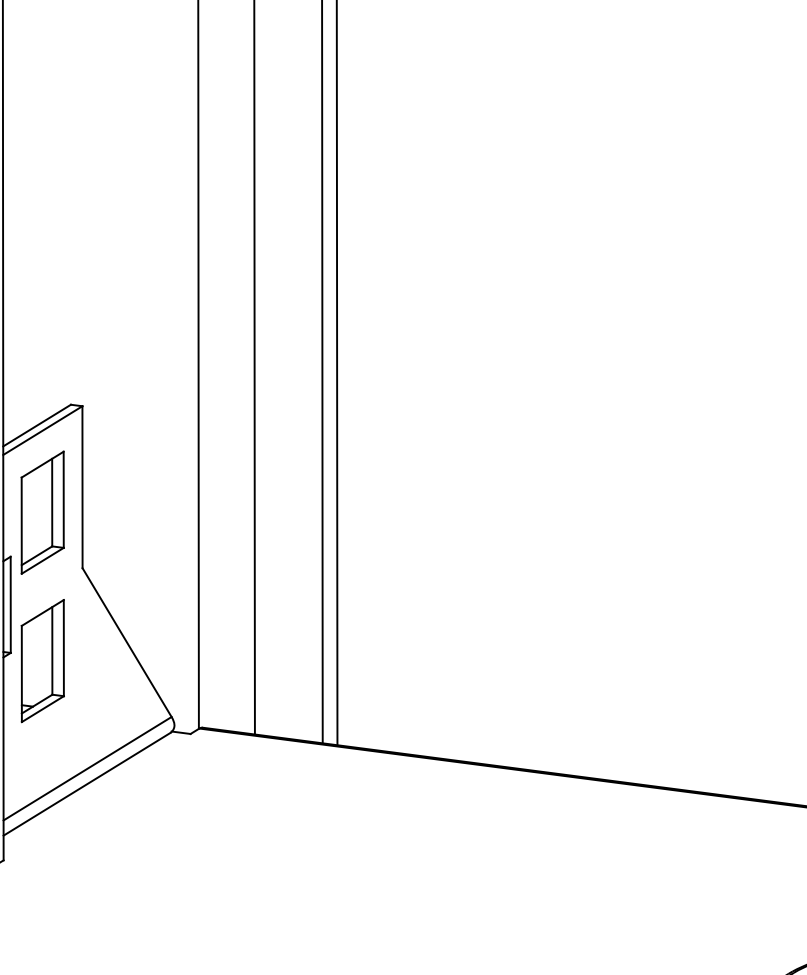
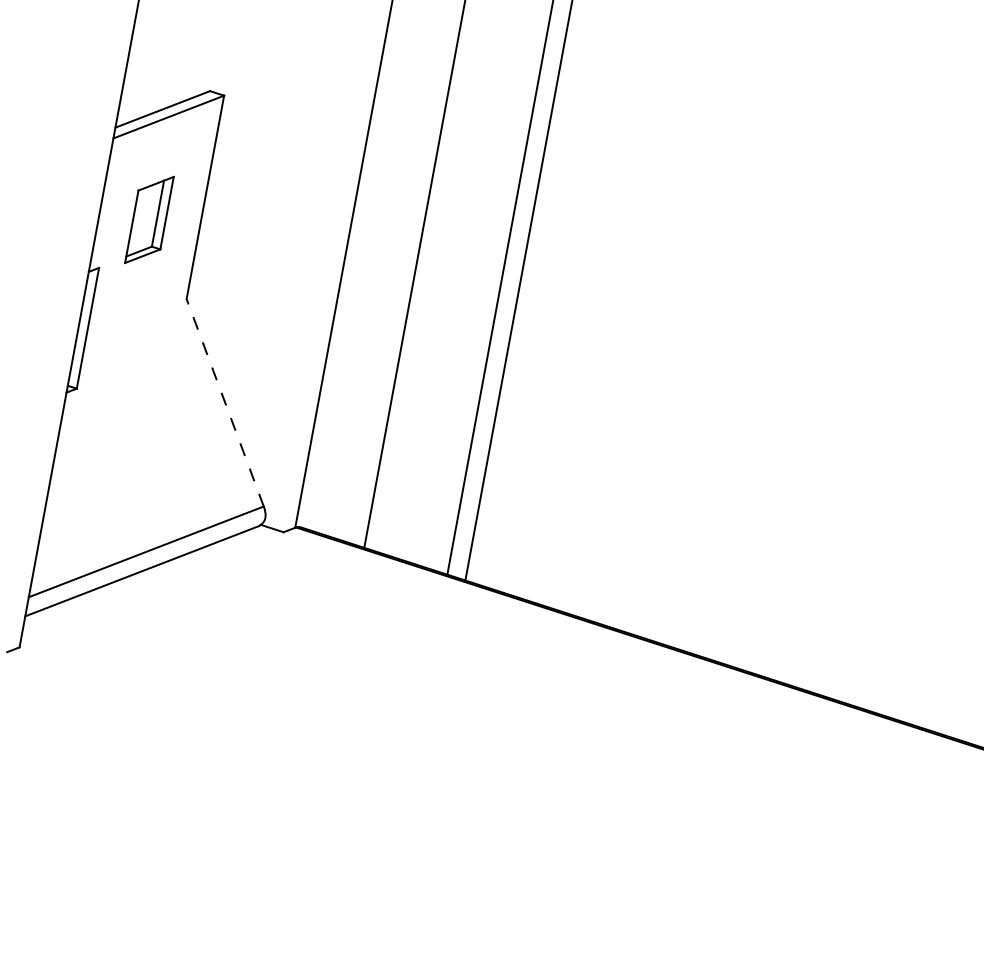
part: (42, 512) -> (149, 219), size x0.6
line: (127, 642) -> (225, 402), solid -> dashed
part: (42, 661) -> (114, 406), removed

